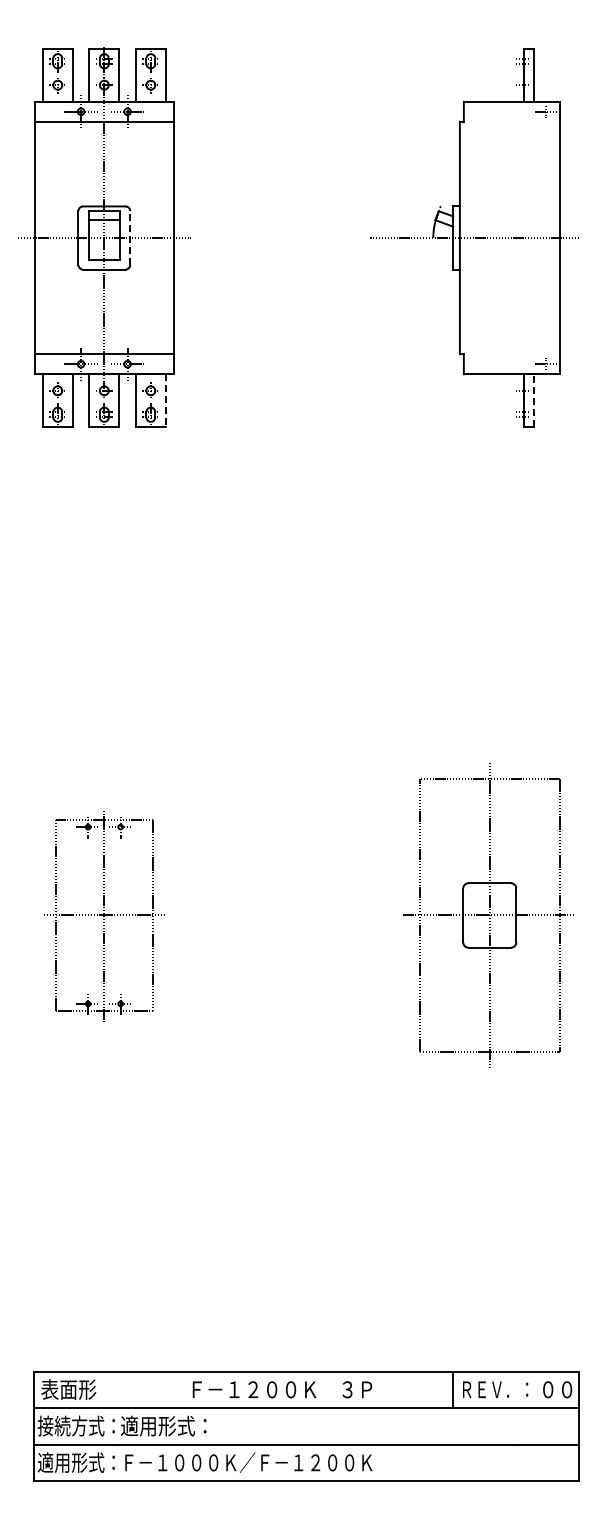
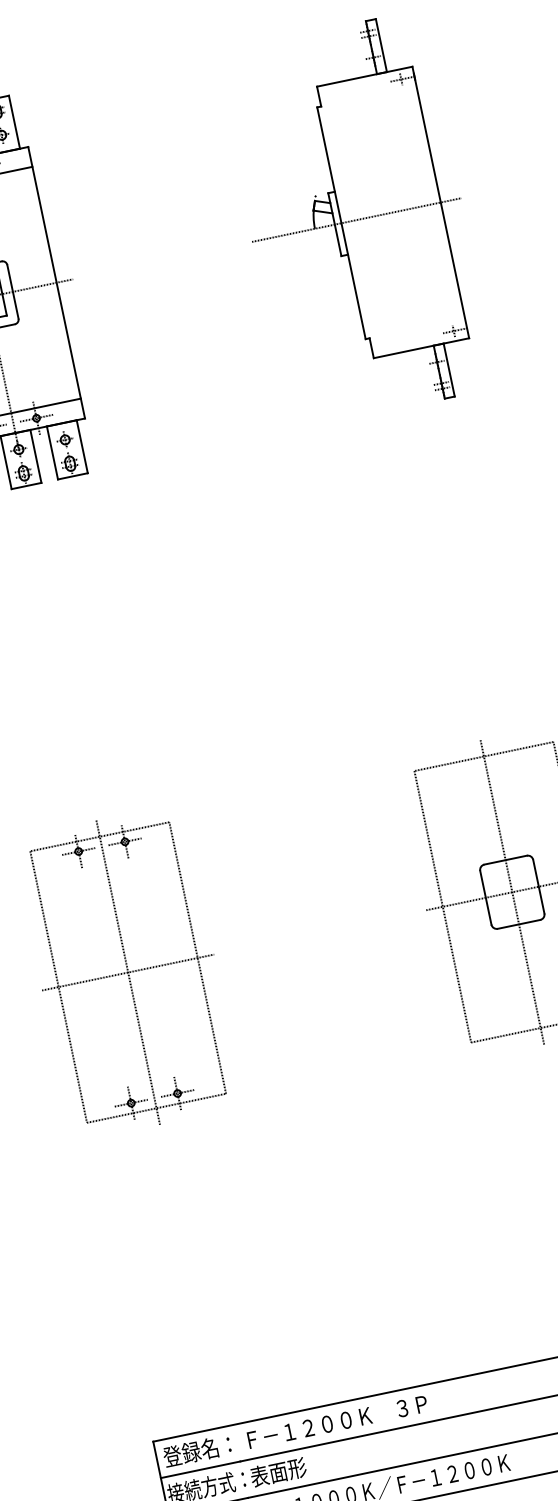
line: (130, 238) -> (13, 292), dashed -> solid
line: (165, 400) -> (81, 446), dashed -> solid
line: (533, 400) -> (448, 369), dashed -> solid
part: (104, 915) -> (128, 972), size x1.43
text: (74, 1389) -> (197, 1451), 表面形 -> 登録名：
text: (282, 1389) -> (337, 1421), moved
text: (163, 1425) -> (293, 1468), 適用形式： -> 表面形

